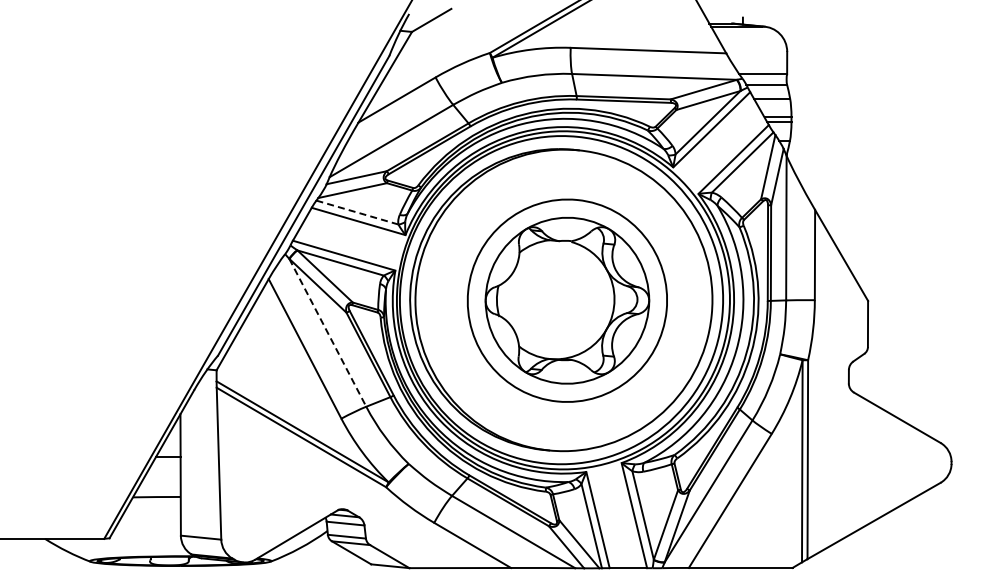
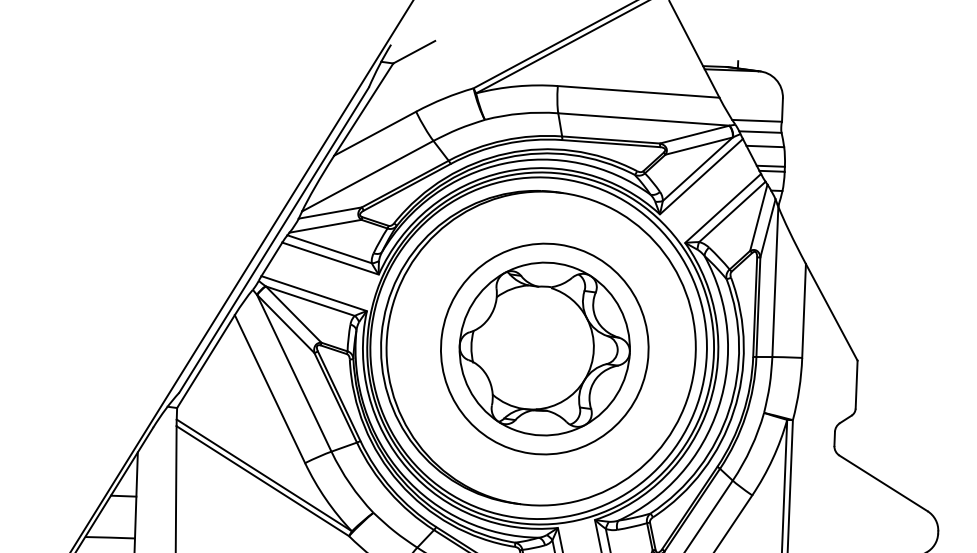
line: (357, 212) -> (329, 249), dashed -> solid
line: (328, 333) -> (294, 374), dashed -> solid

